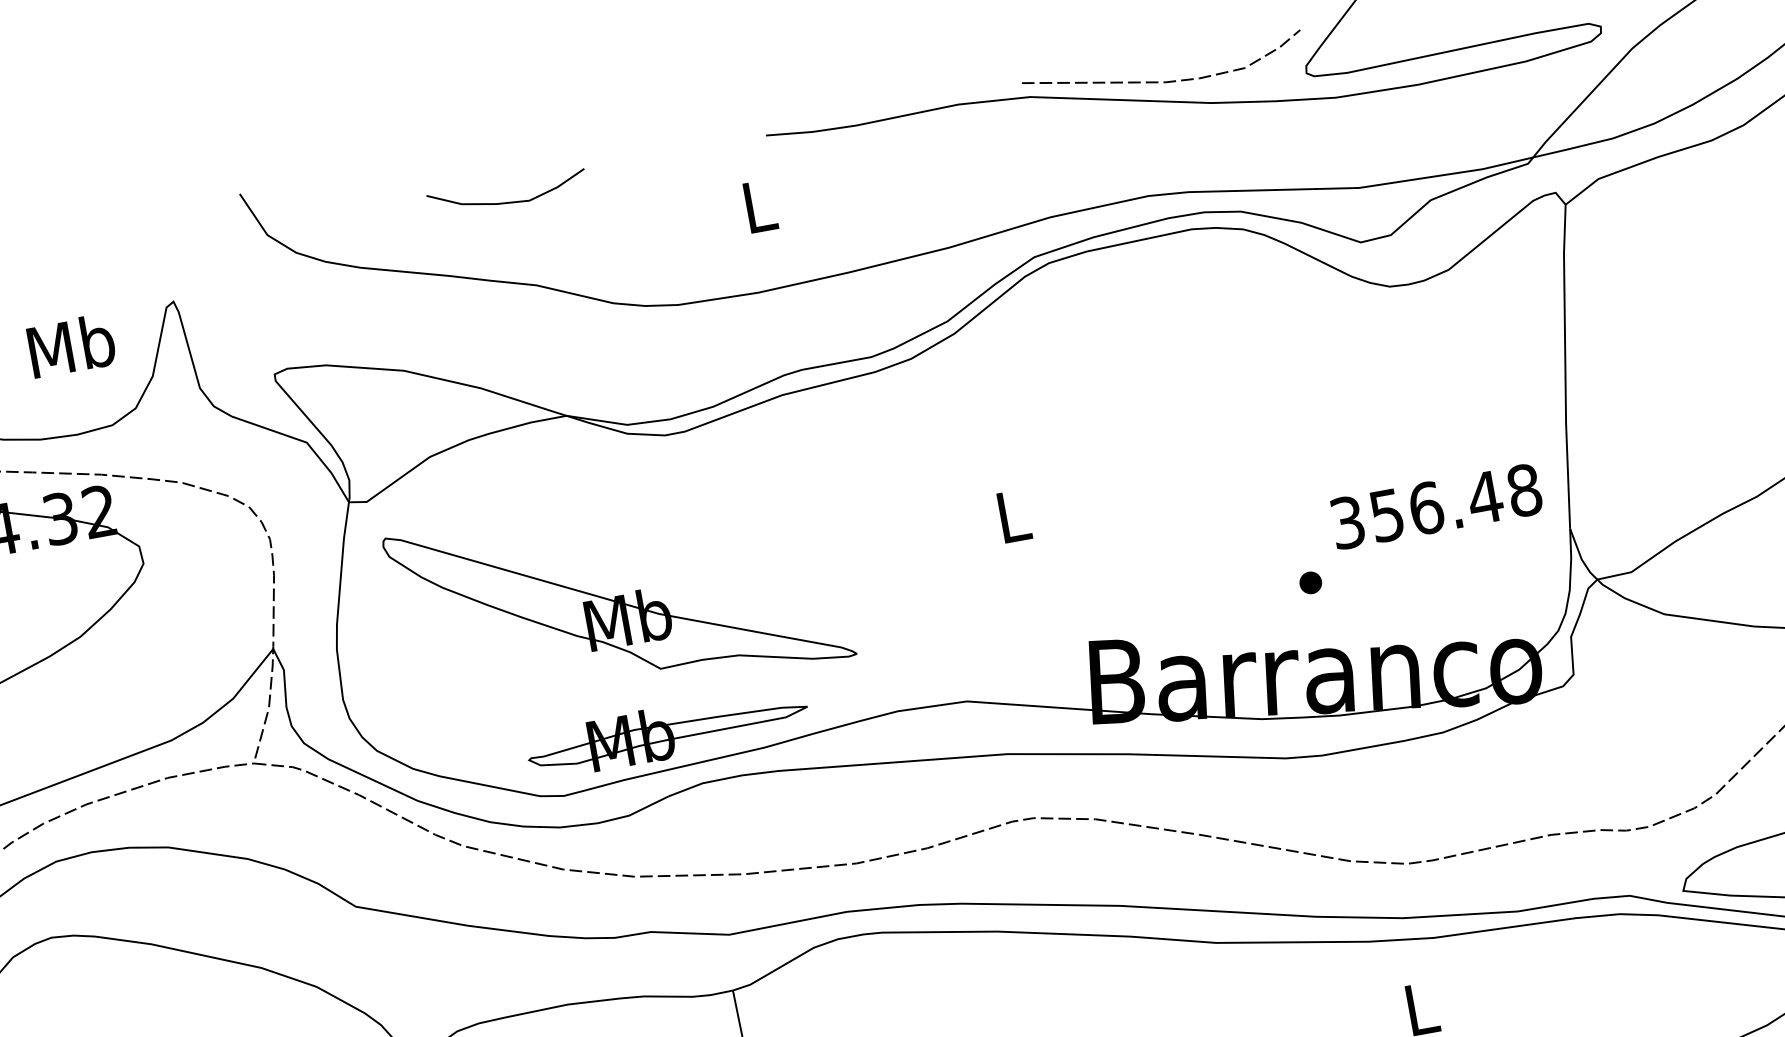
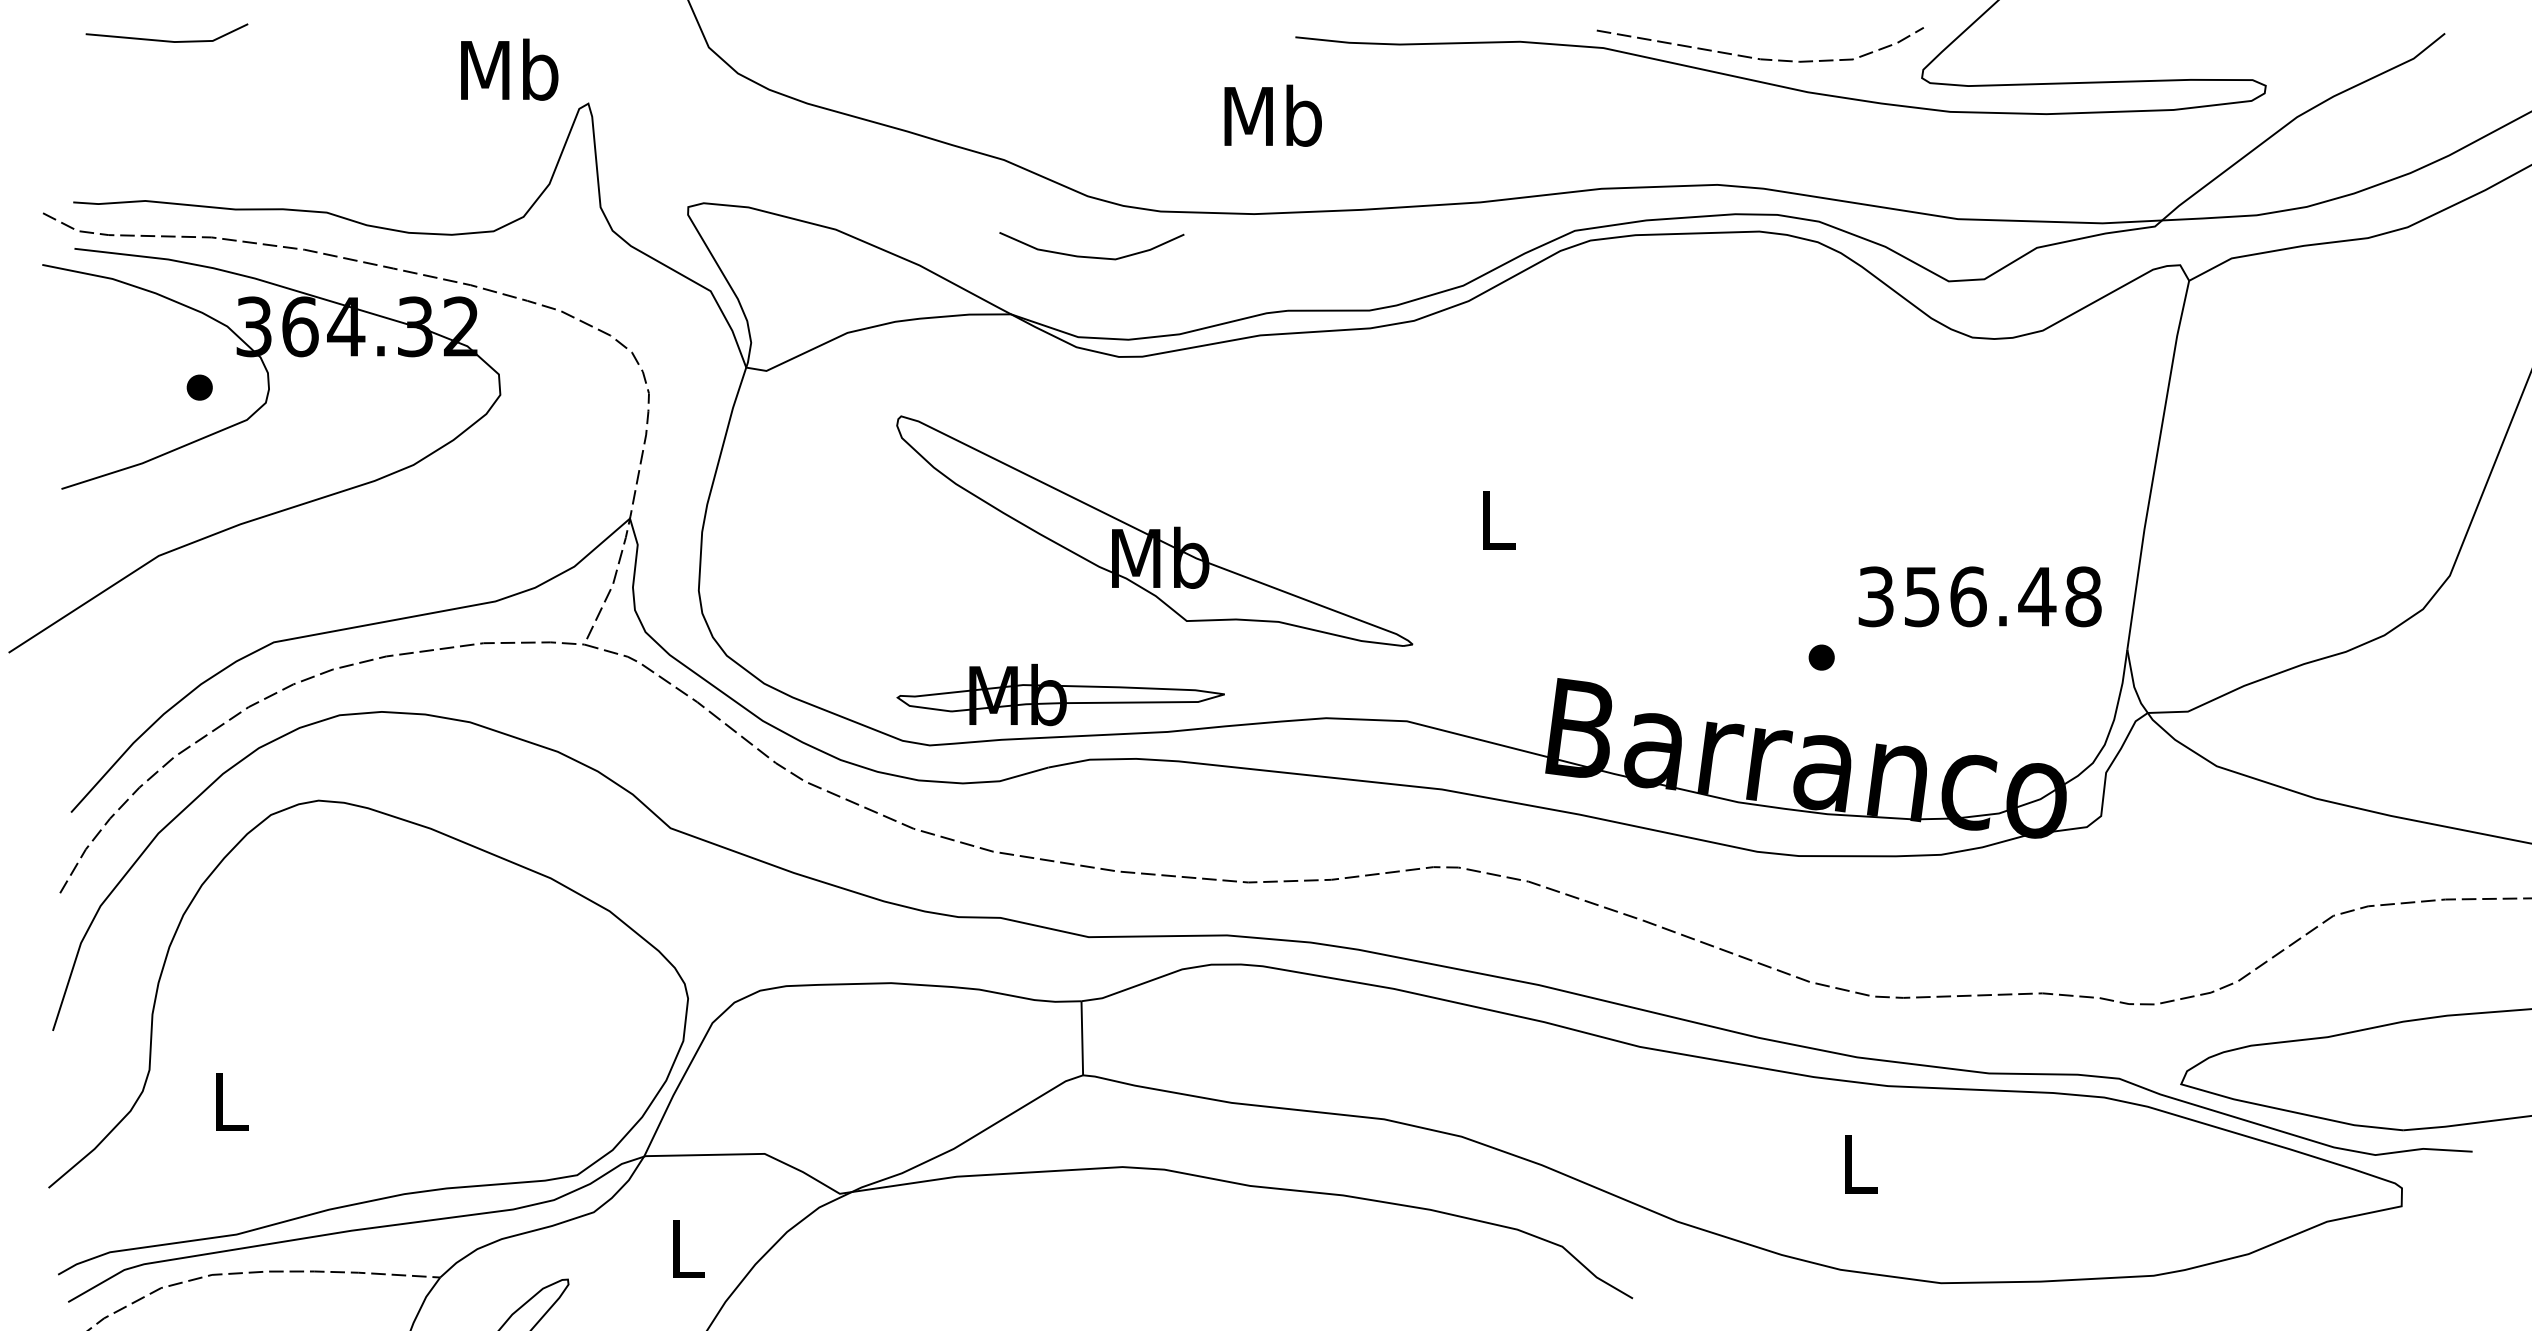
curve: (508, 201) -> (1091, 256), moved
text: (758, 205) -> (1272, 115), L -> Mb
text: (71, 345) -> (509, 69), moved
part: (619, 596) -> (1154, 530), moved

